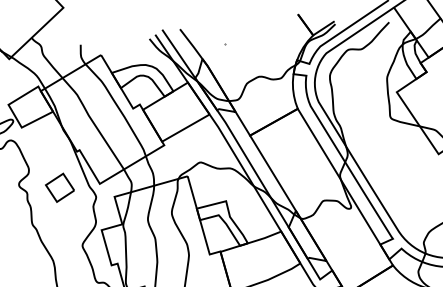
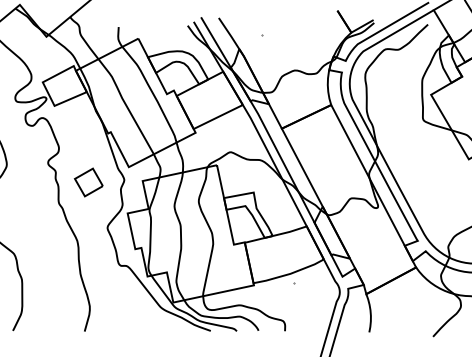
part: (59, 187) -> (88, 182), moved

